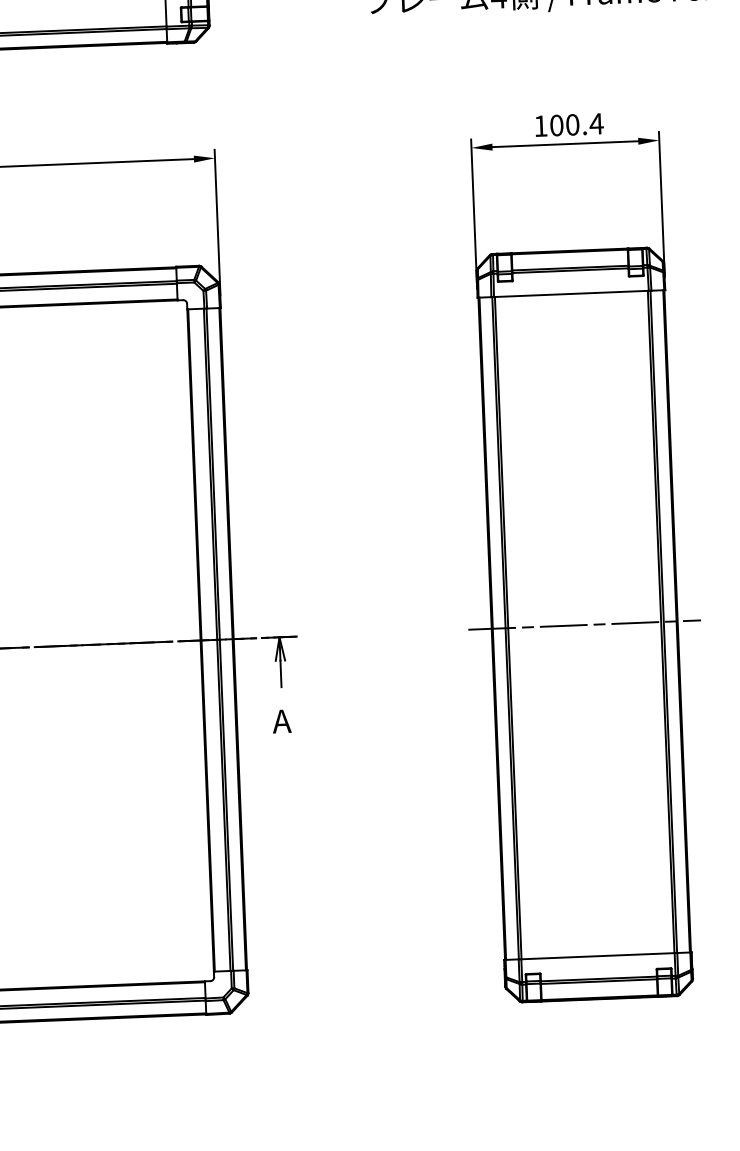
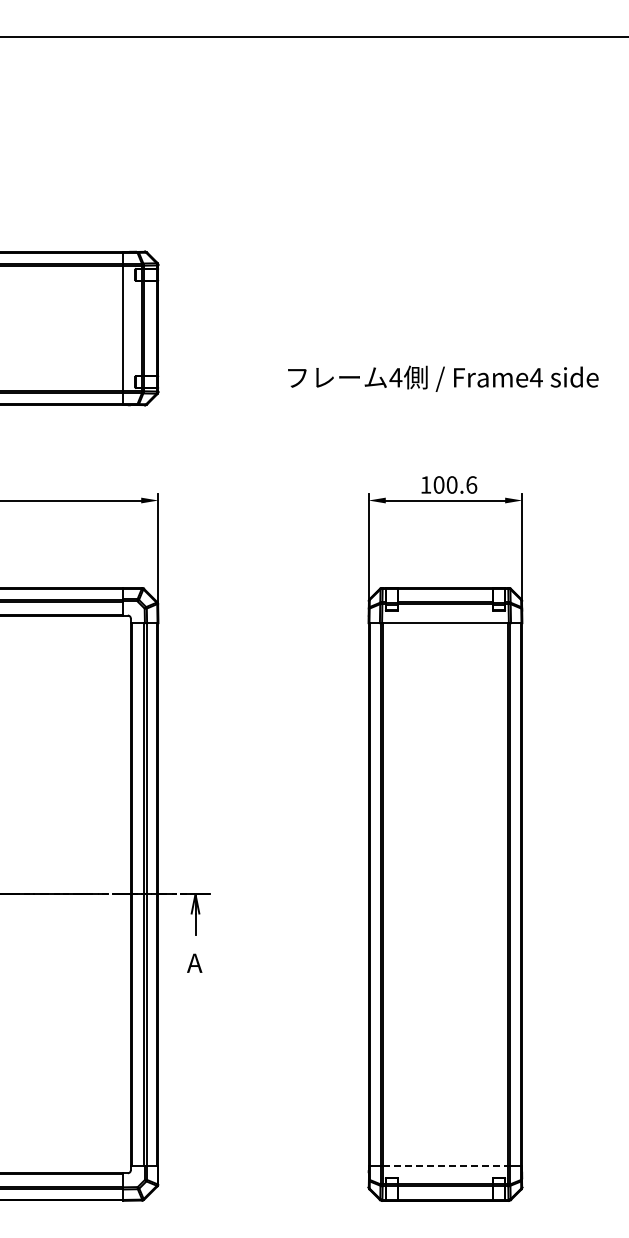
text: (596, 123) -> (471, 484), 100.4 -> 100.6
line: (584, 625) -> (445, 894), removed
line: (598, 956) -> (445, 1165), solid -> dashed

